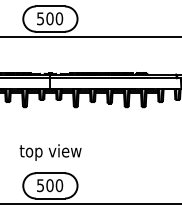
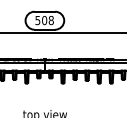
text: (59, 18) -> (51, 20), 500 -> 508

